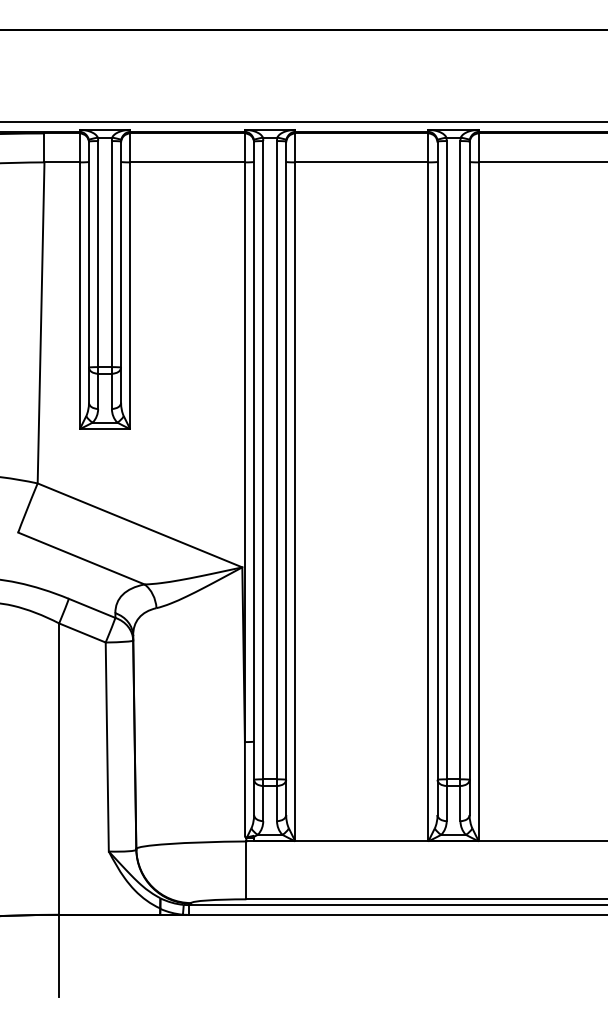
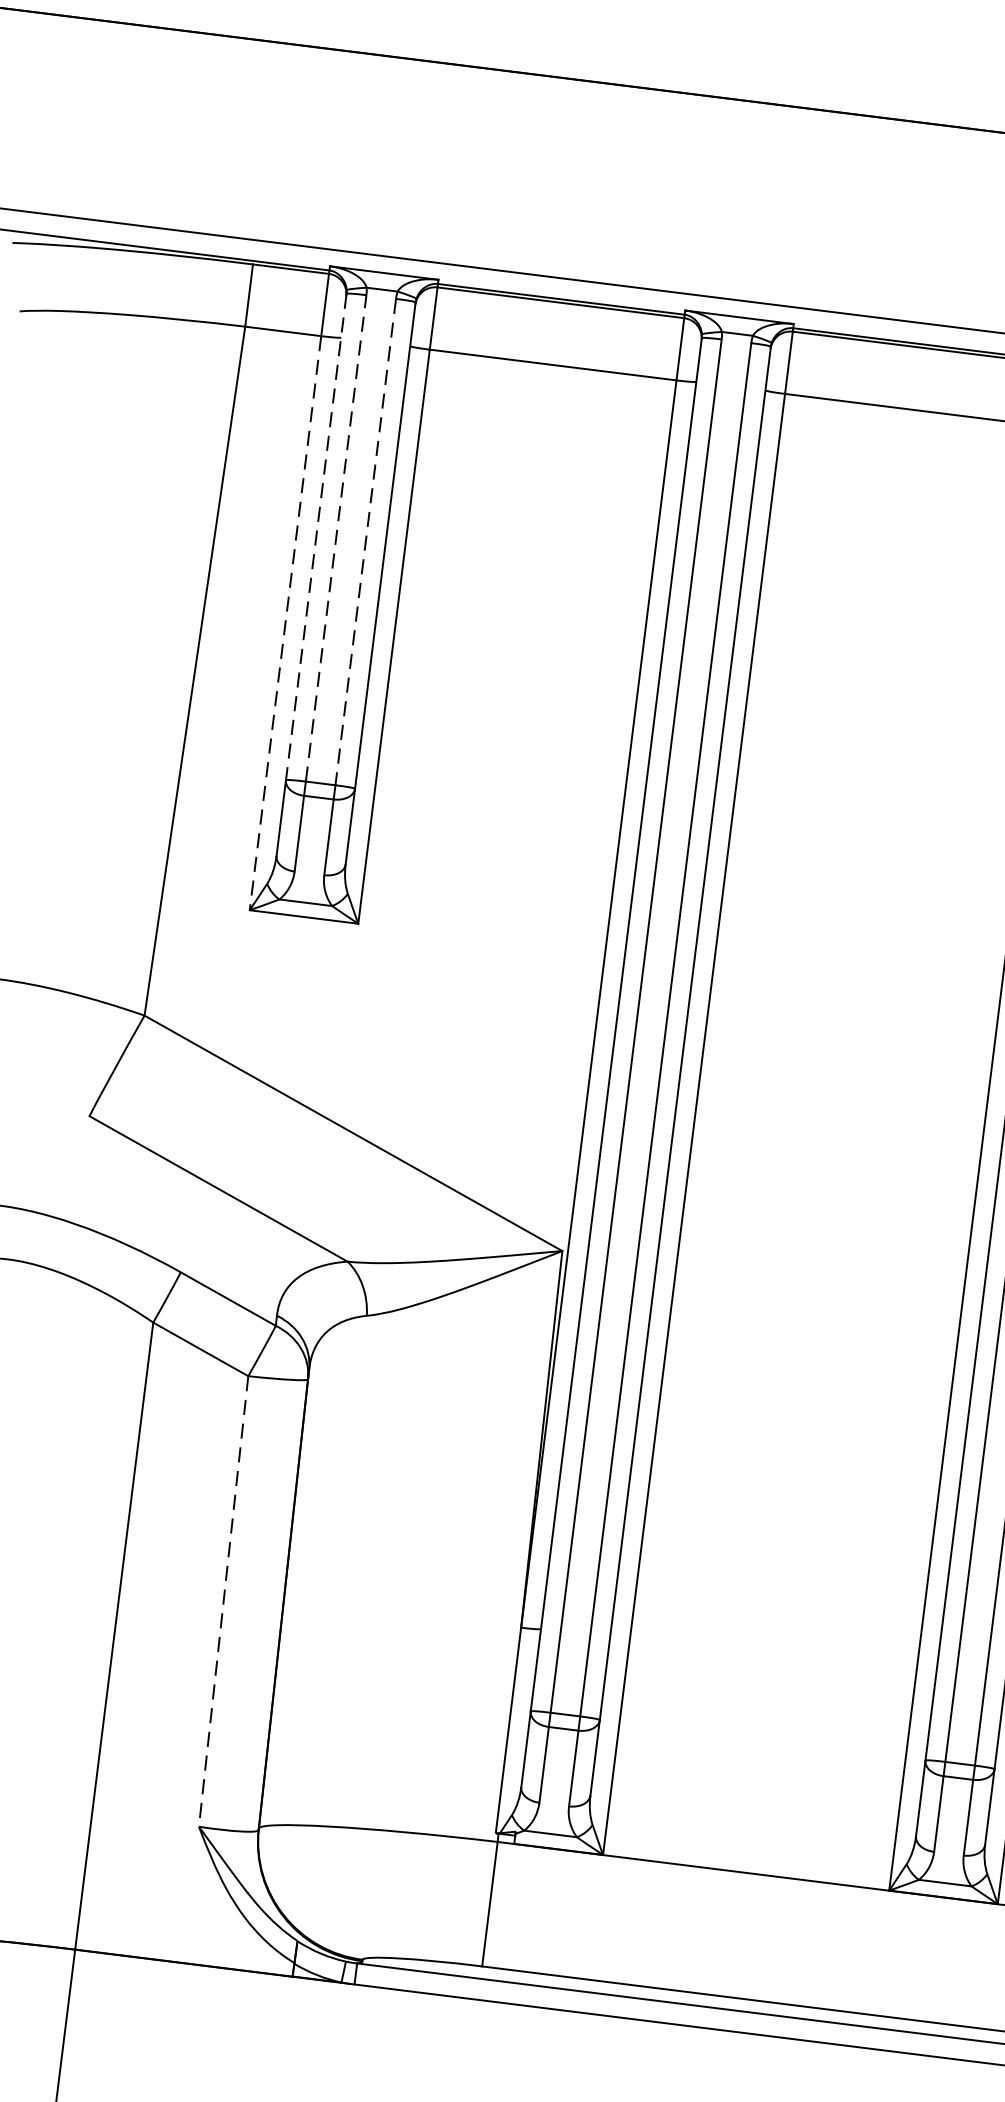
line: (98, 253) -> (337, 537), solid -> dashed
line: (111, 254) -> (364, 542), solid -> dashed
line: (88, 255) -> (314, 538), solid -> dashed
line: (79, 296) -> (284, 624), solid -> dashed
line: (107, 747) -> (224, 1602), solid -> dashed

